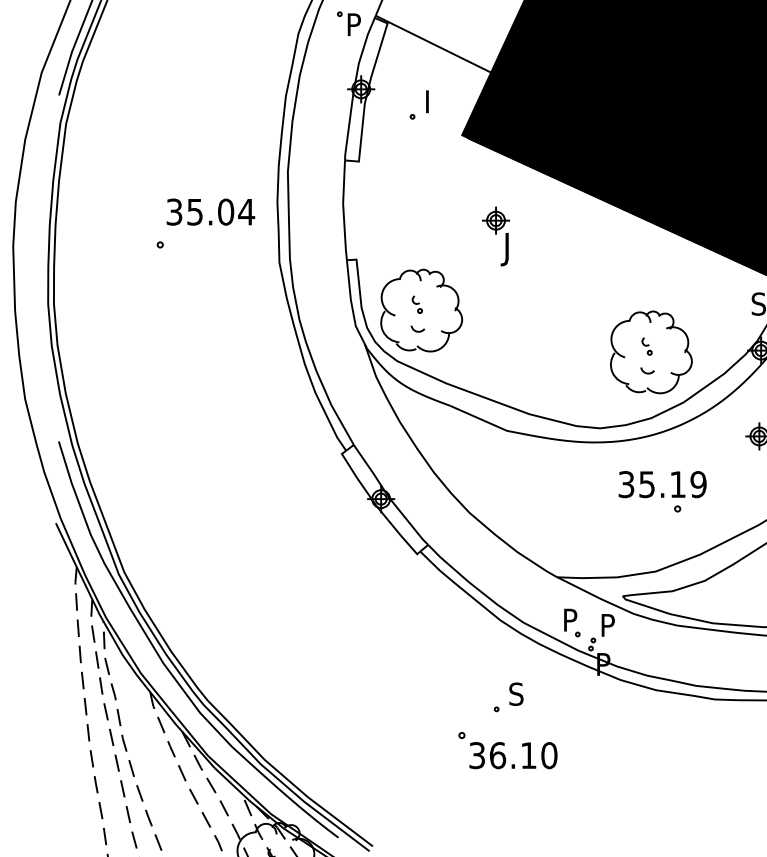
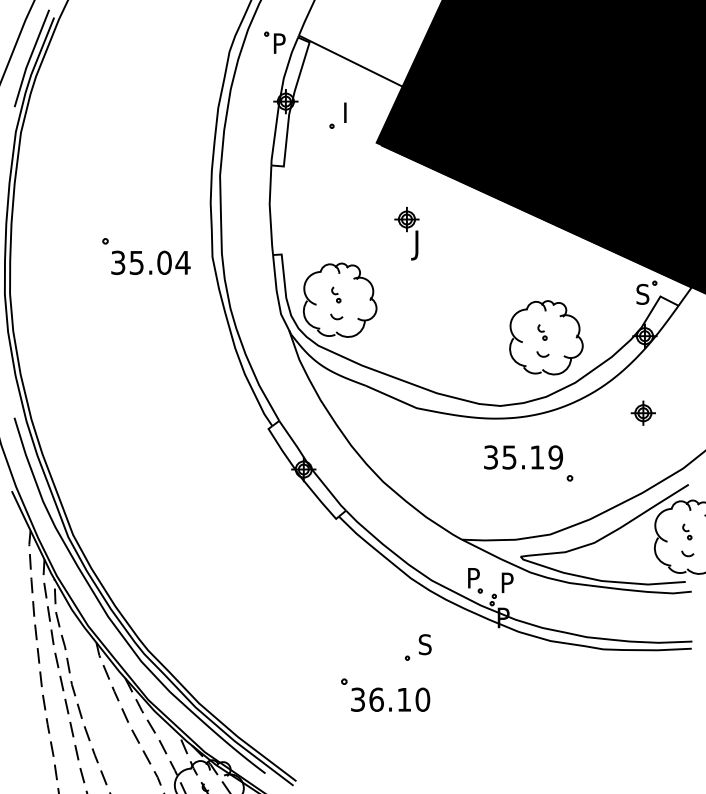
text: (210, 211) -> (150, 262), moved
text: (662, 484) -> (523, 457), moved
part: (507, 749) -> (385, 694), moved

